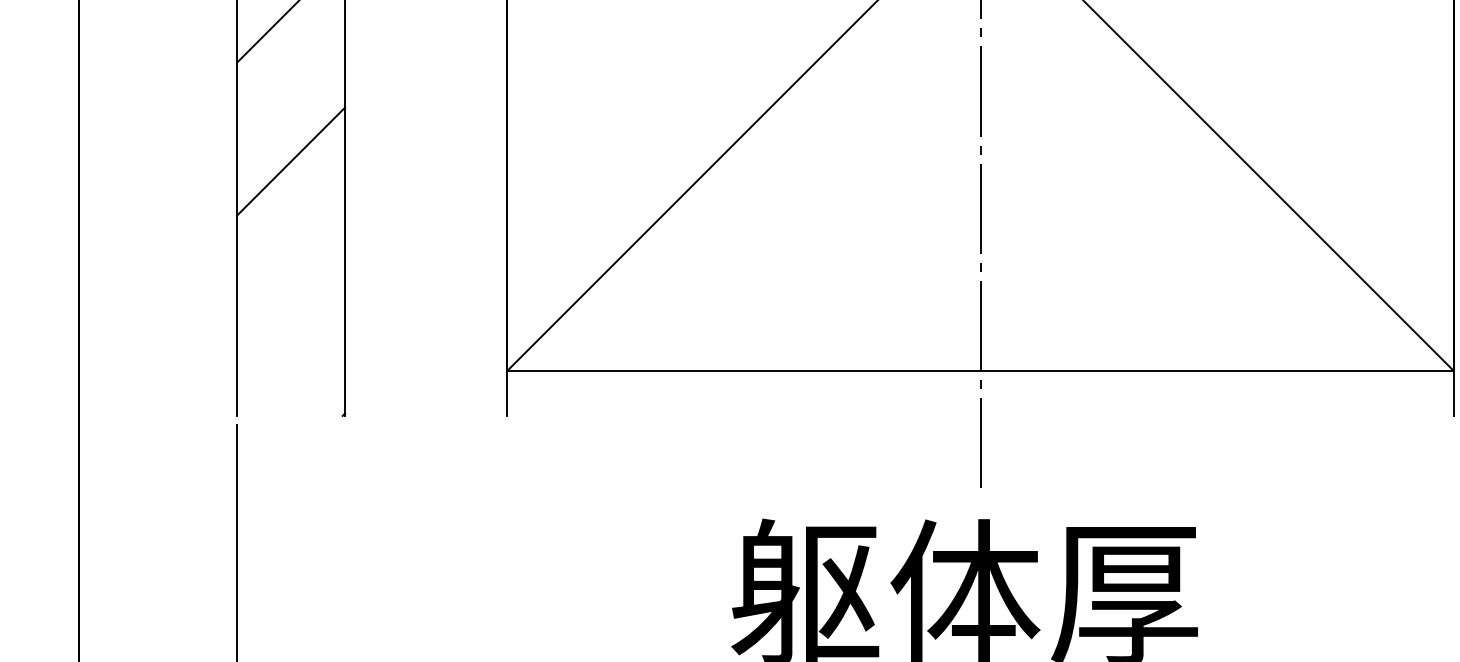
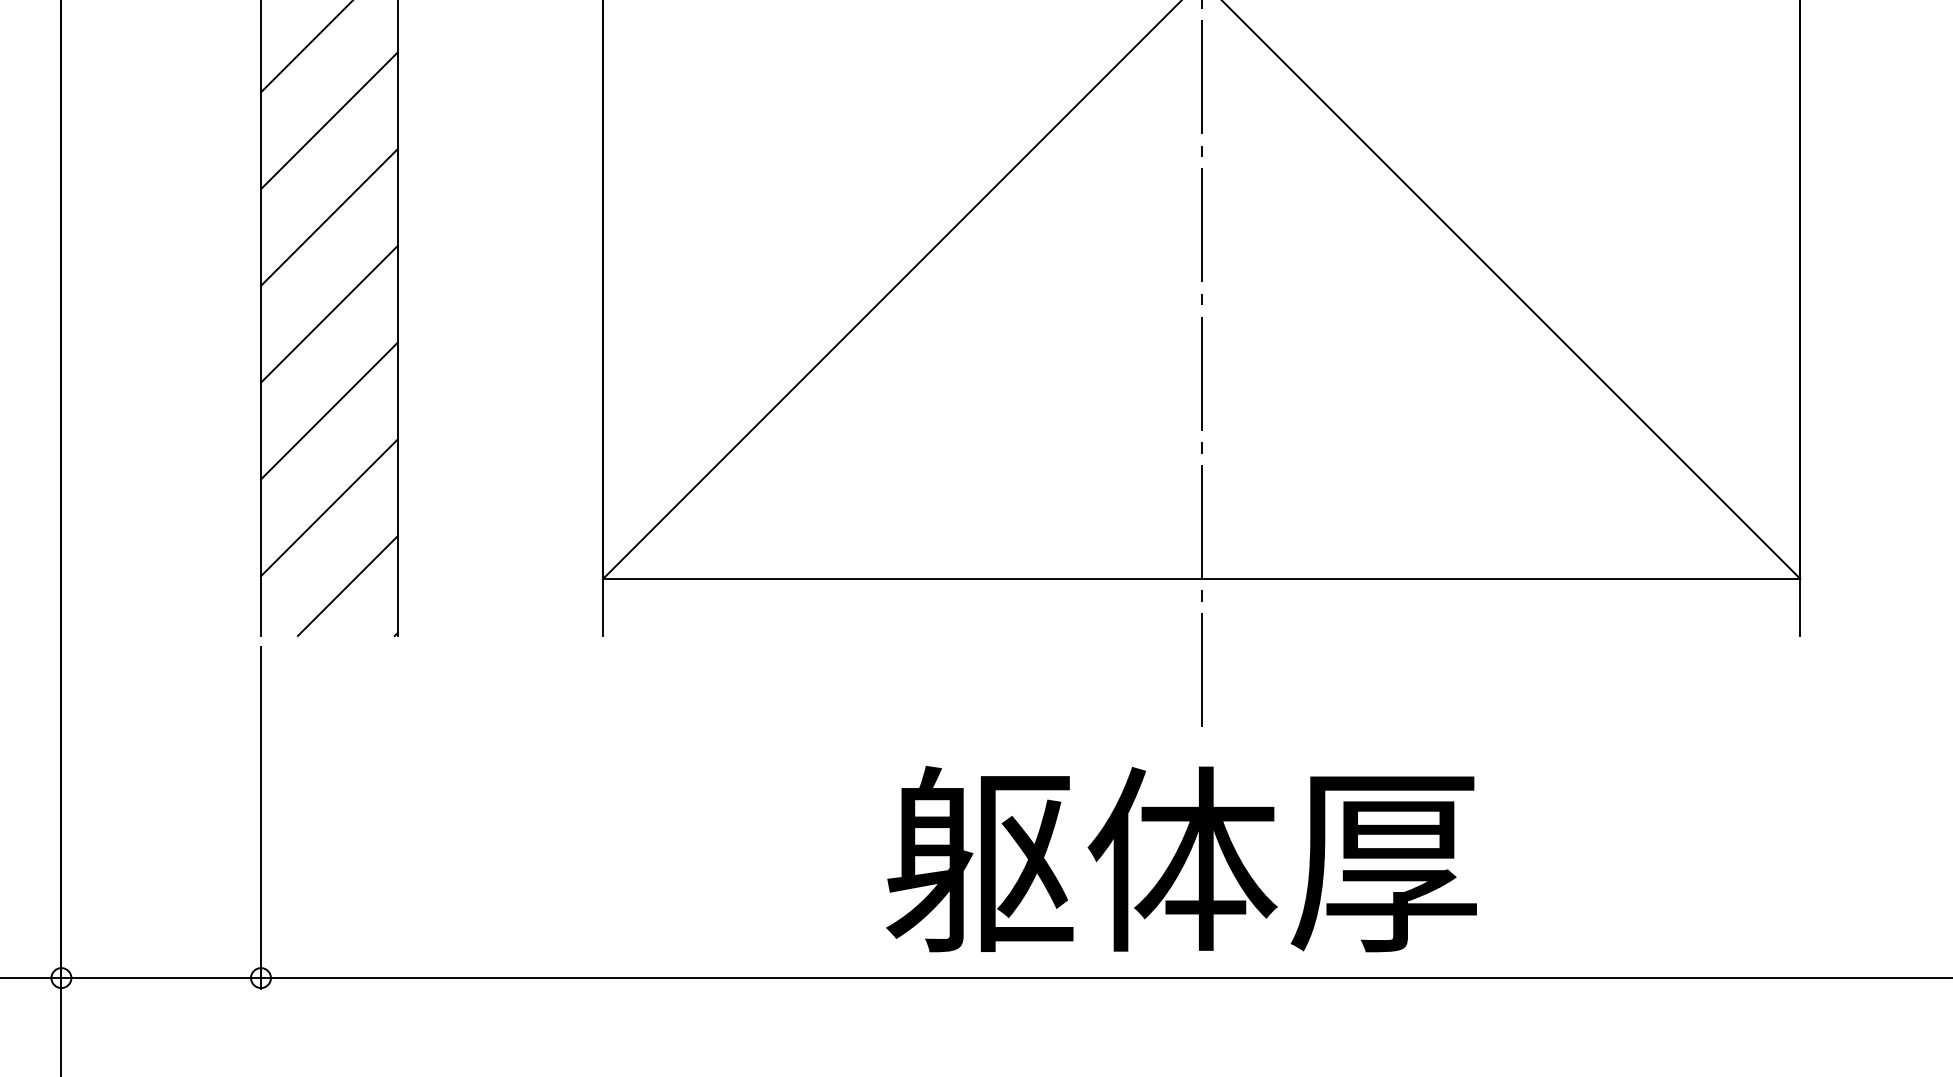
line: (290, 85) -> (328, 217), added
line: (290, 237) -> (328, 410), added
line: (290, 314) -> (328, 507), added
line: (305, 376) -> (347, 585), added

